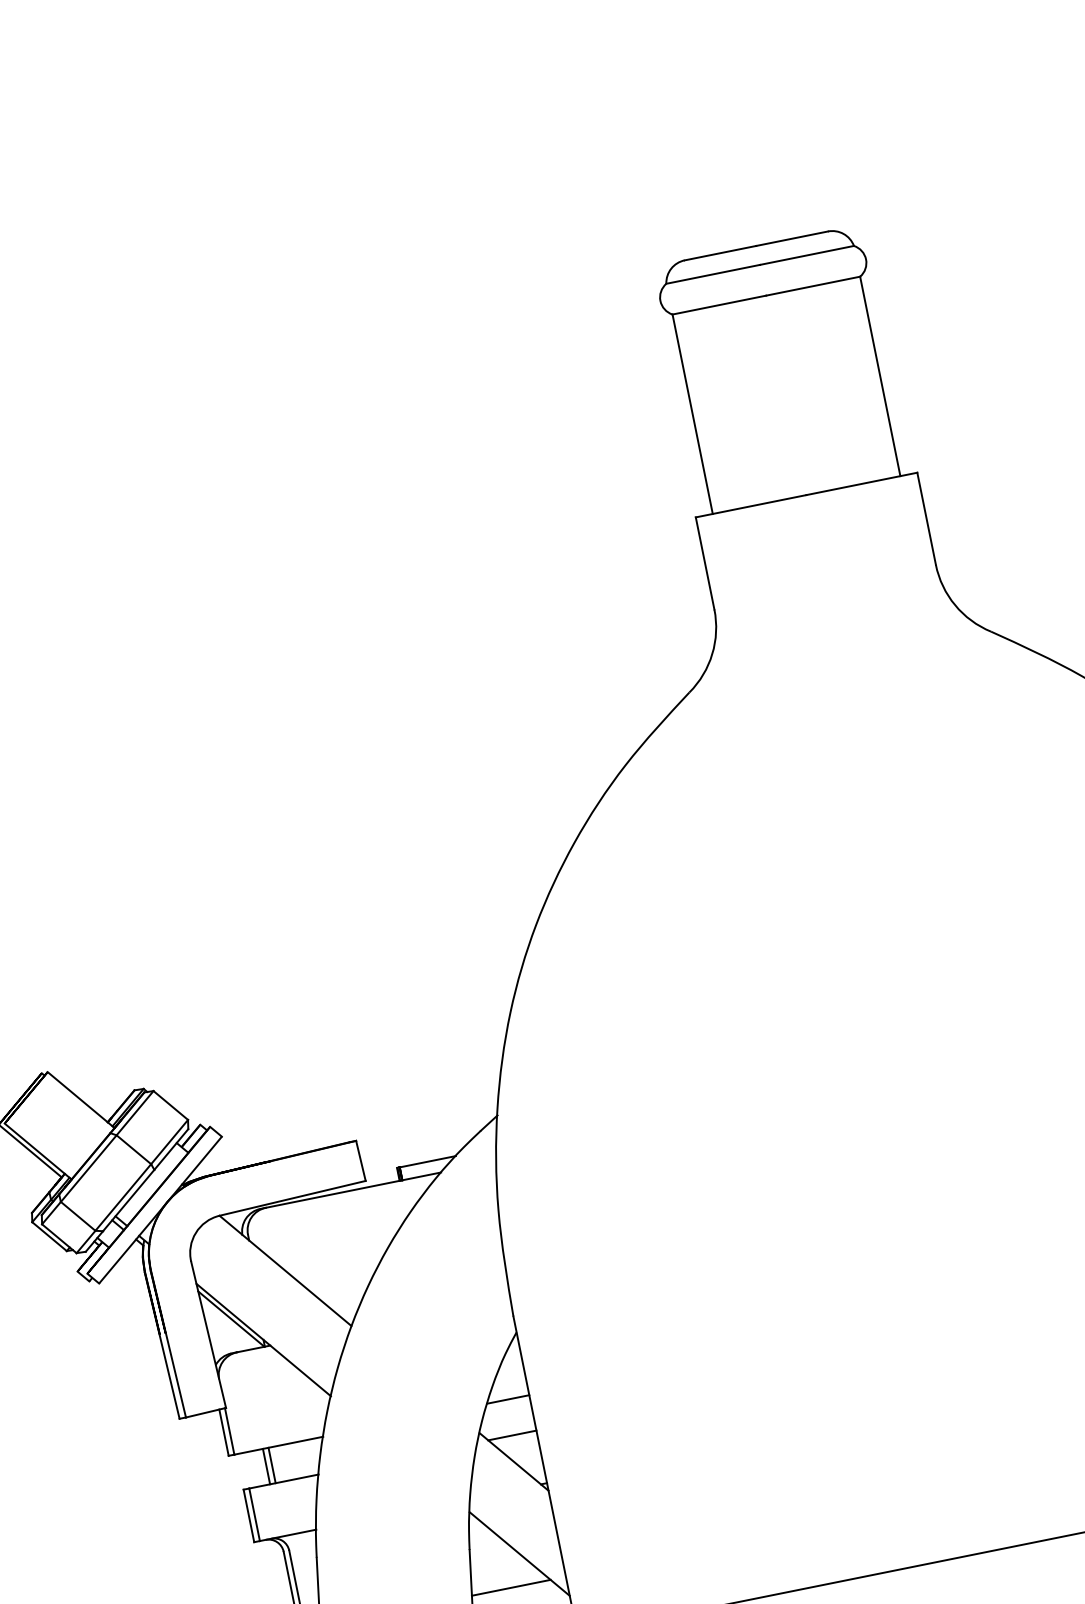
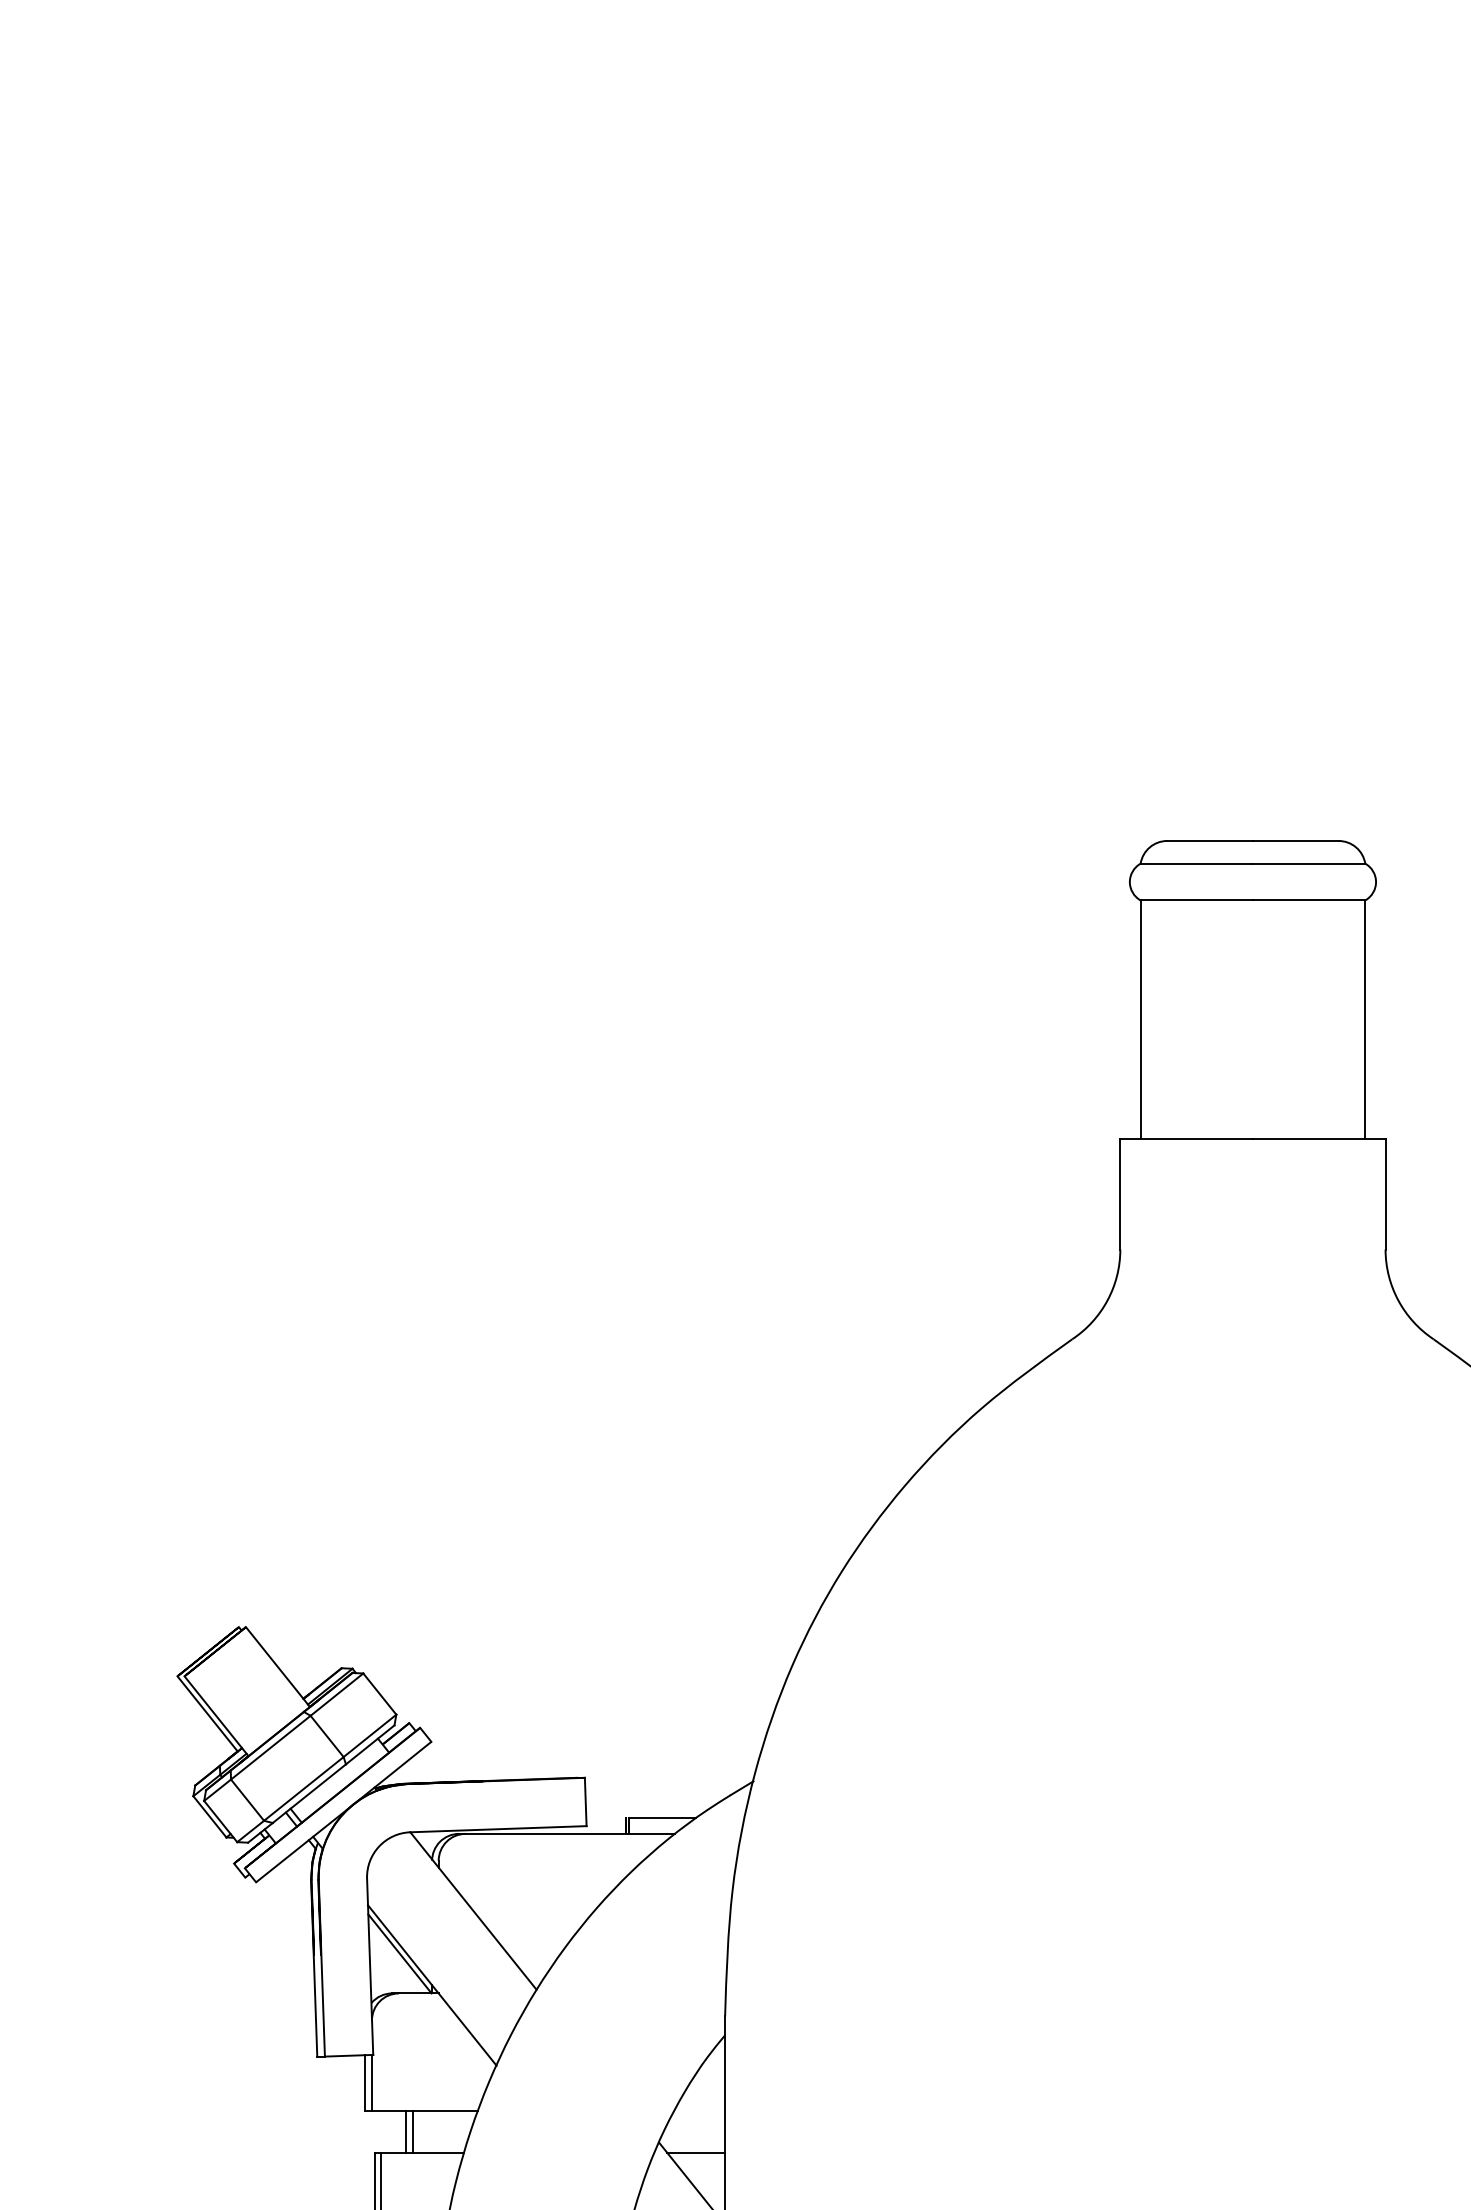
line: (507, 1399) -> (699, 2110), removed

